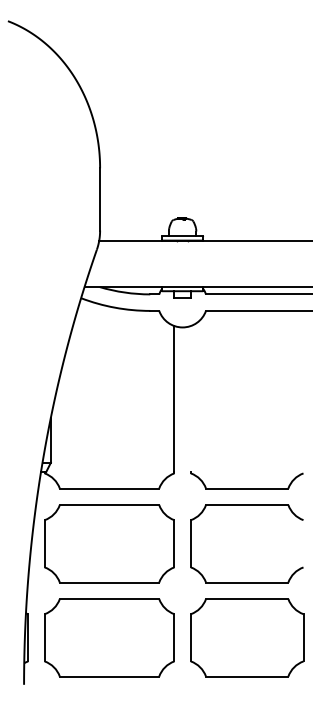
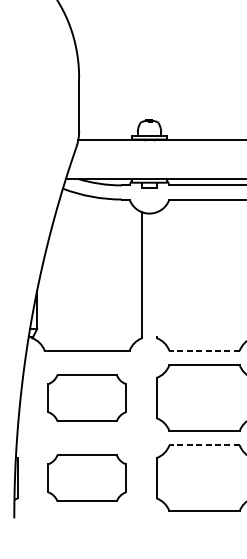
line: (246, 488) -> (203, 350), solid -> dashed
part: (109, 543) -> (87, 397), size x0.7
line: (246, 599) -> (203, 445), solid -> dashed
part: (109, 637) -> (87, 477), size x0.7

